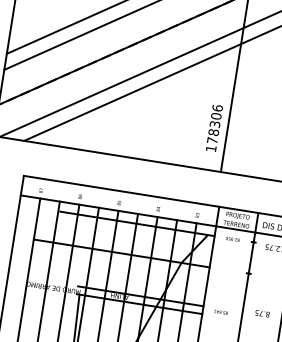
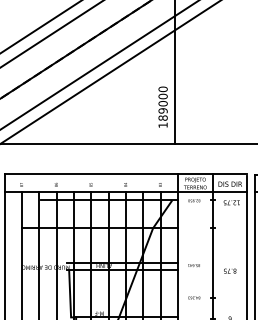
text: (214, 124) -> (162, 103), 178306 -> 189000
text: (262, 313) -> (230, 270), moved

